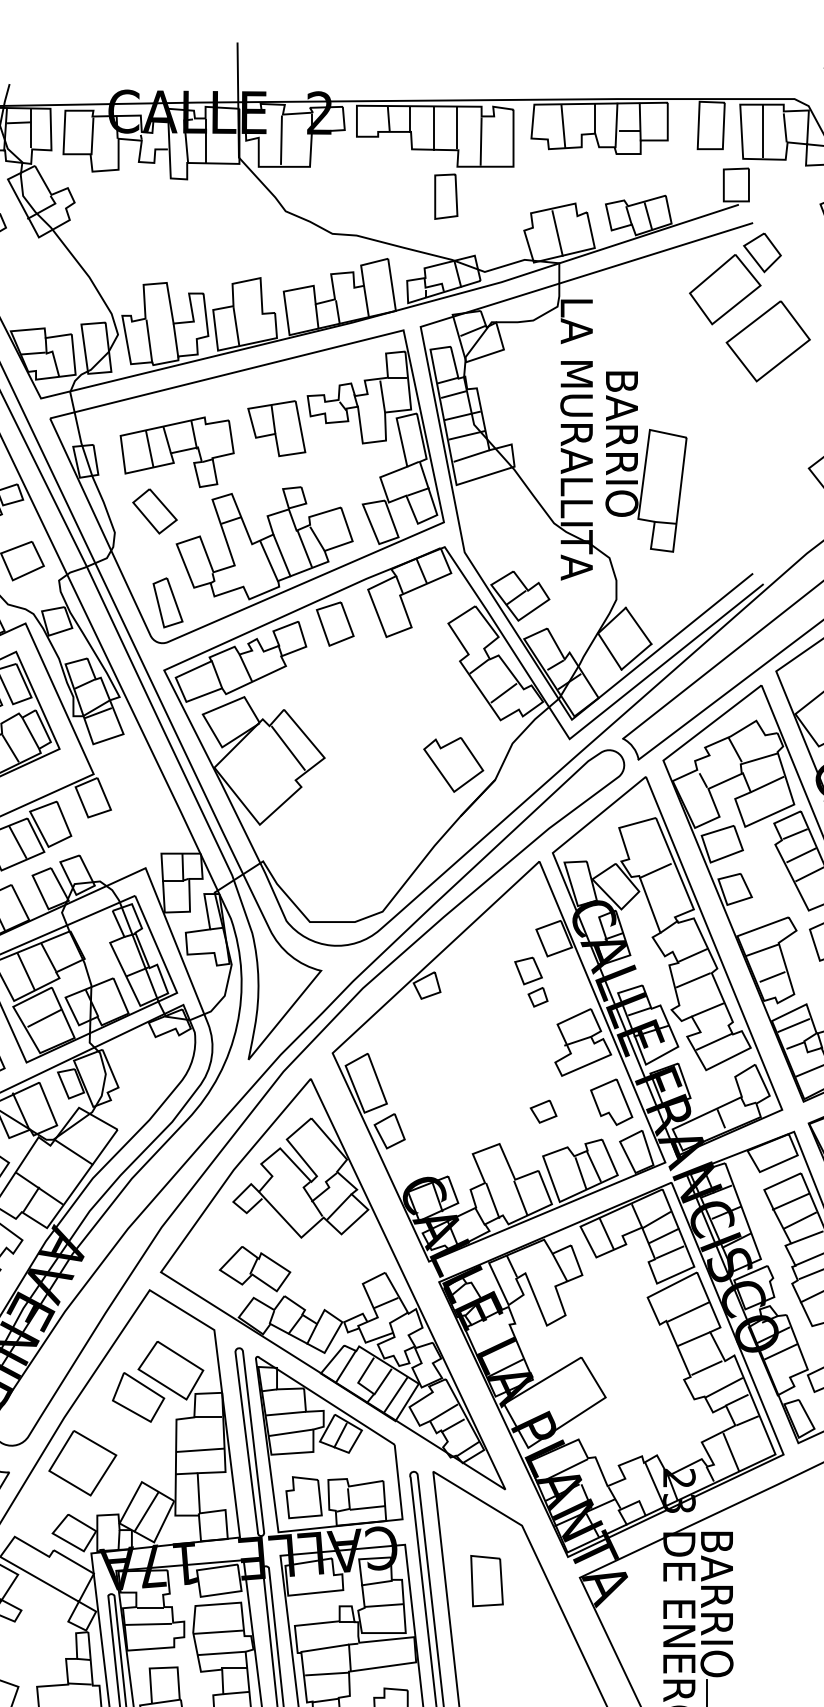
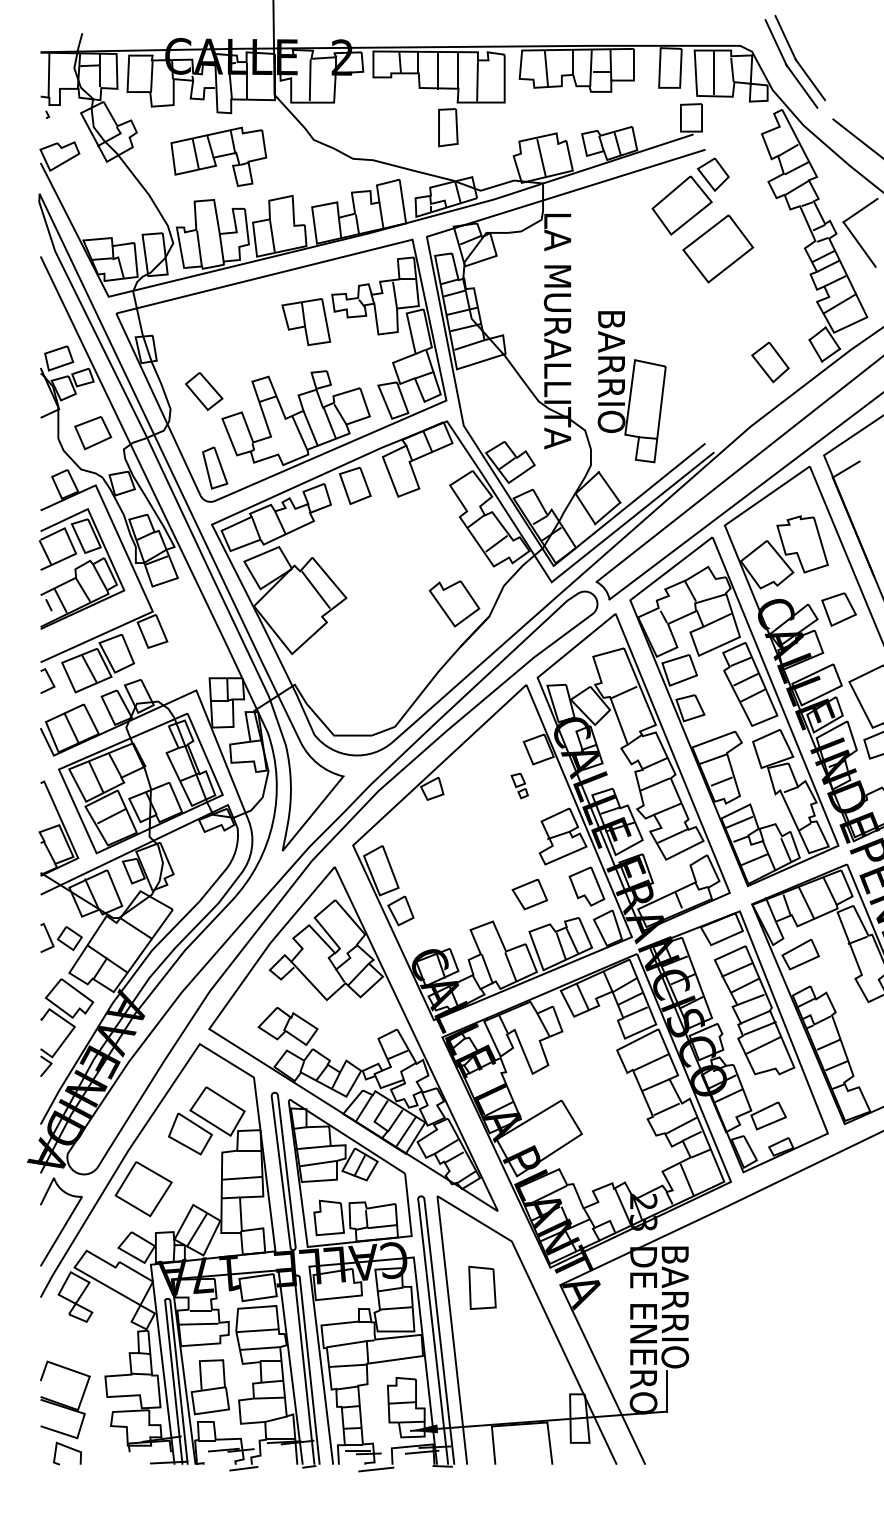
part: (176, 451) -> (218, 156), moved
part: (645, 462) -> (631, 387), moved
part: (531, 981) -> (519, 785), size x0.6
part: (543, 1111) -> (529, 894), size x1.6

